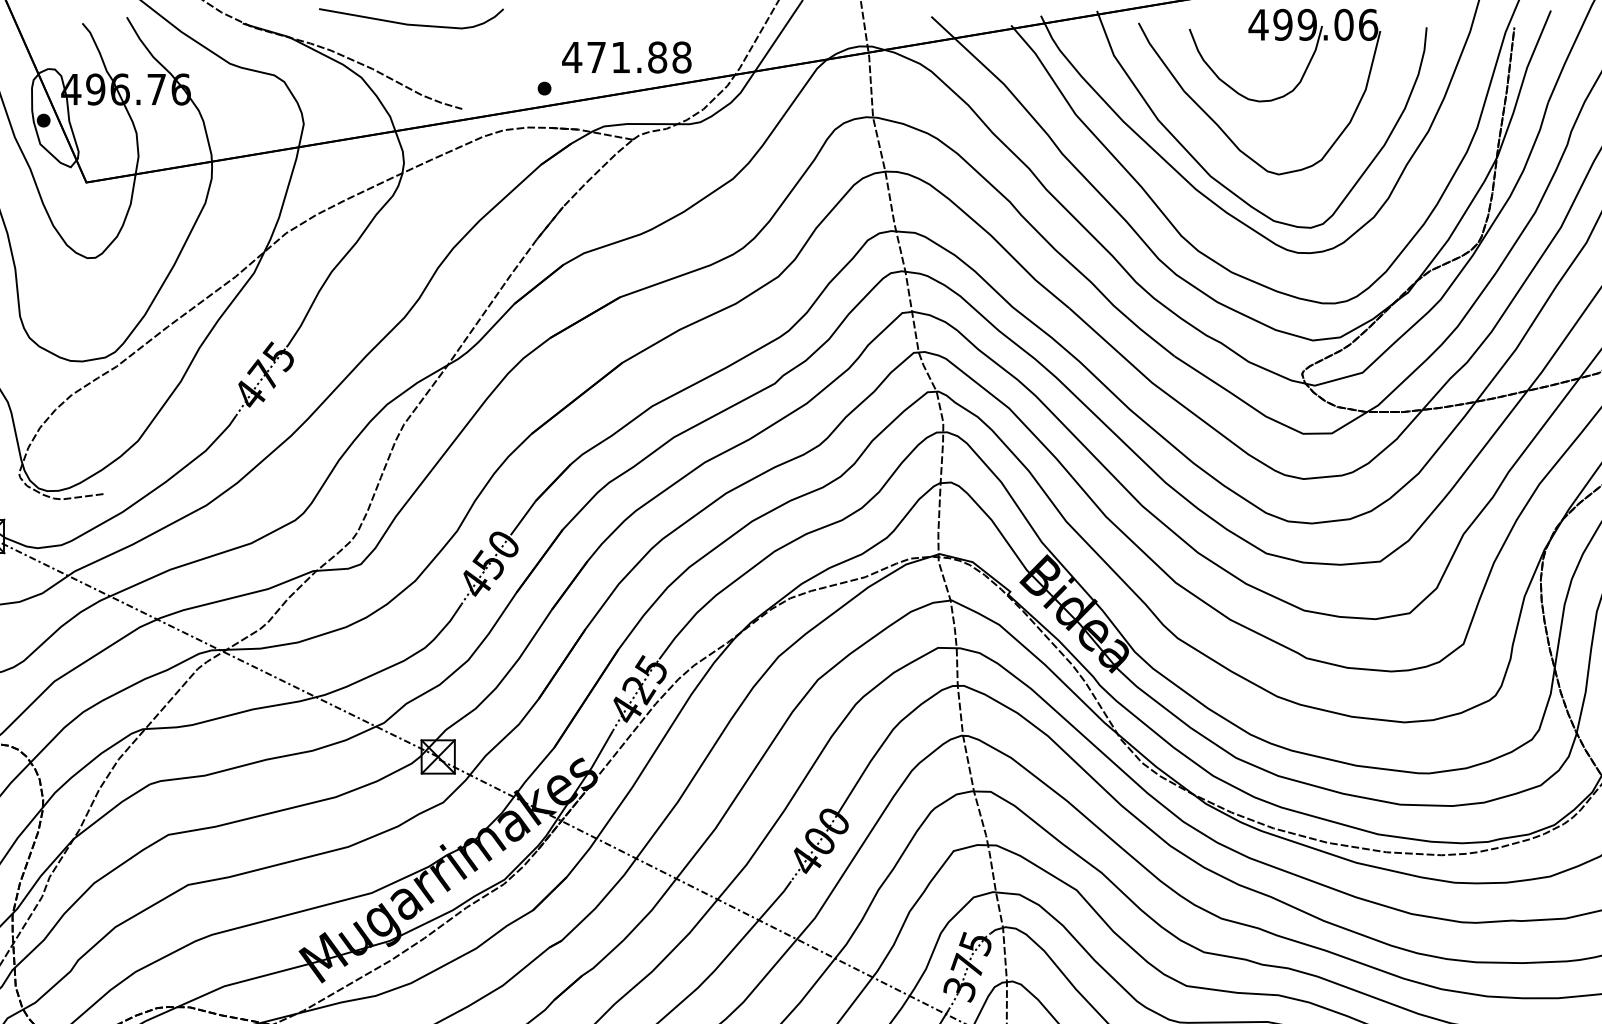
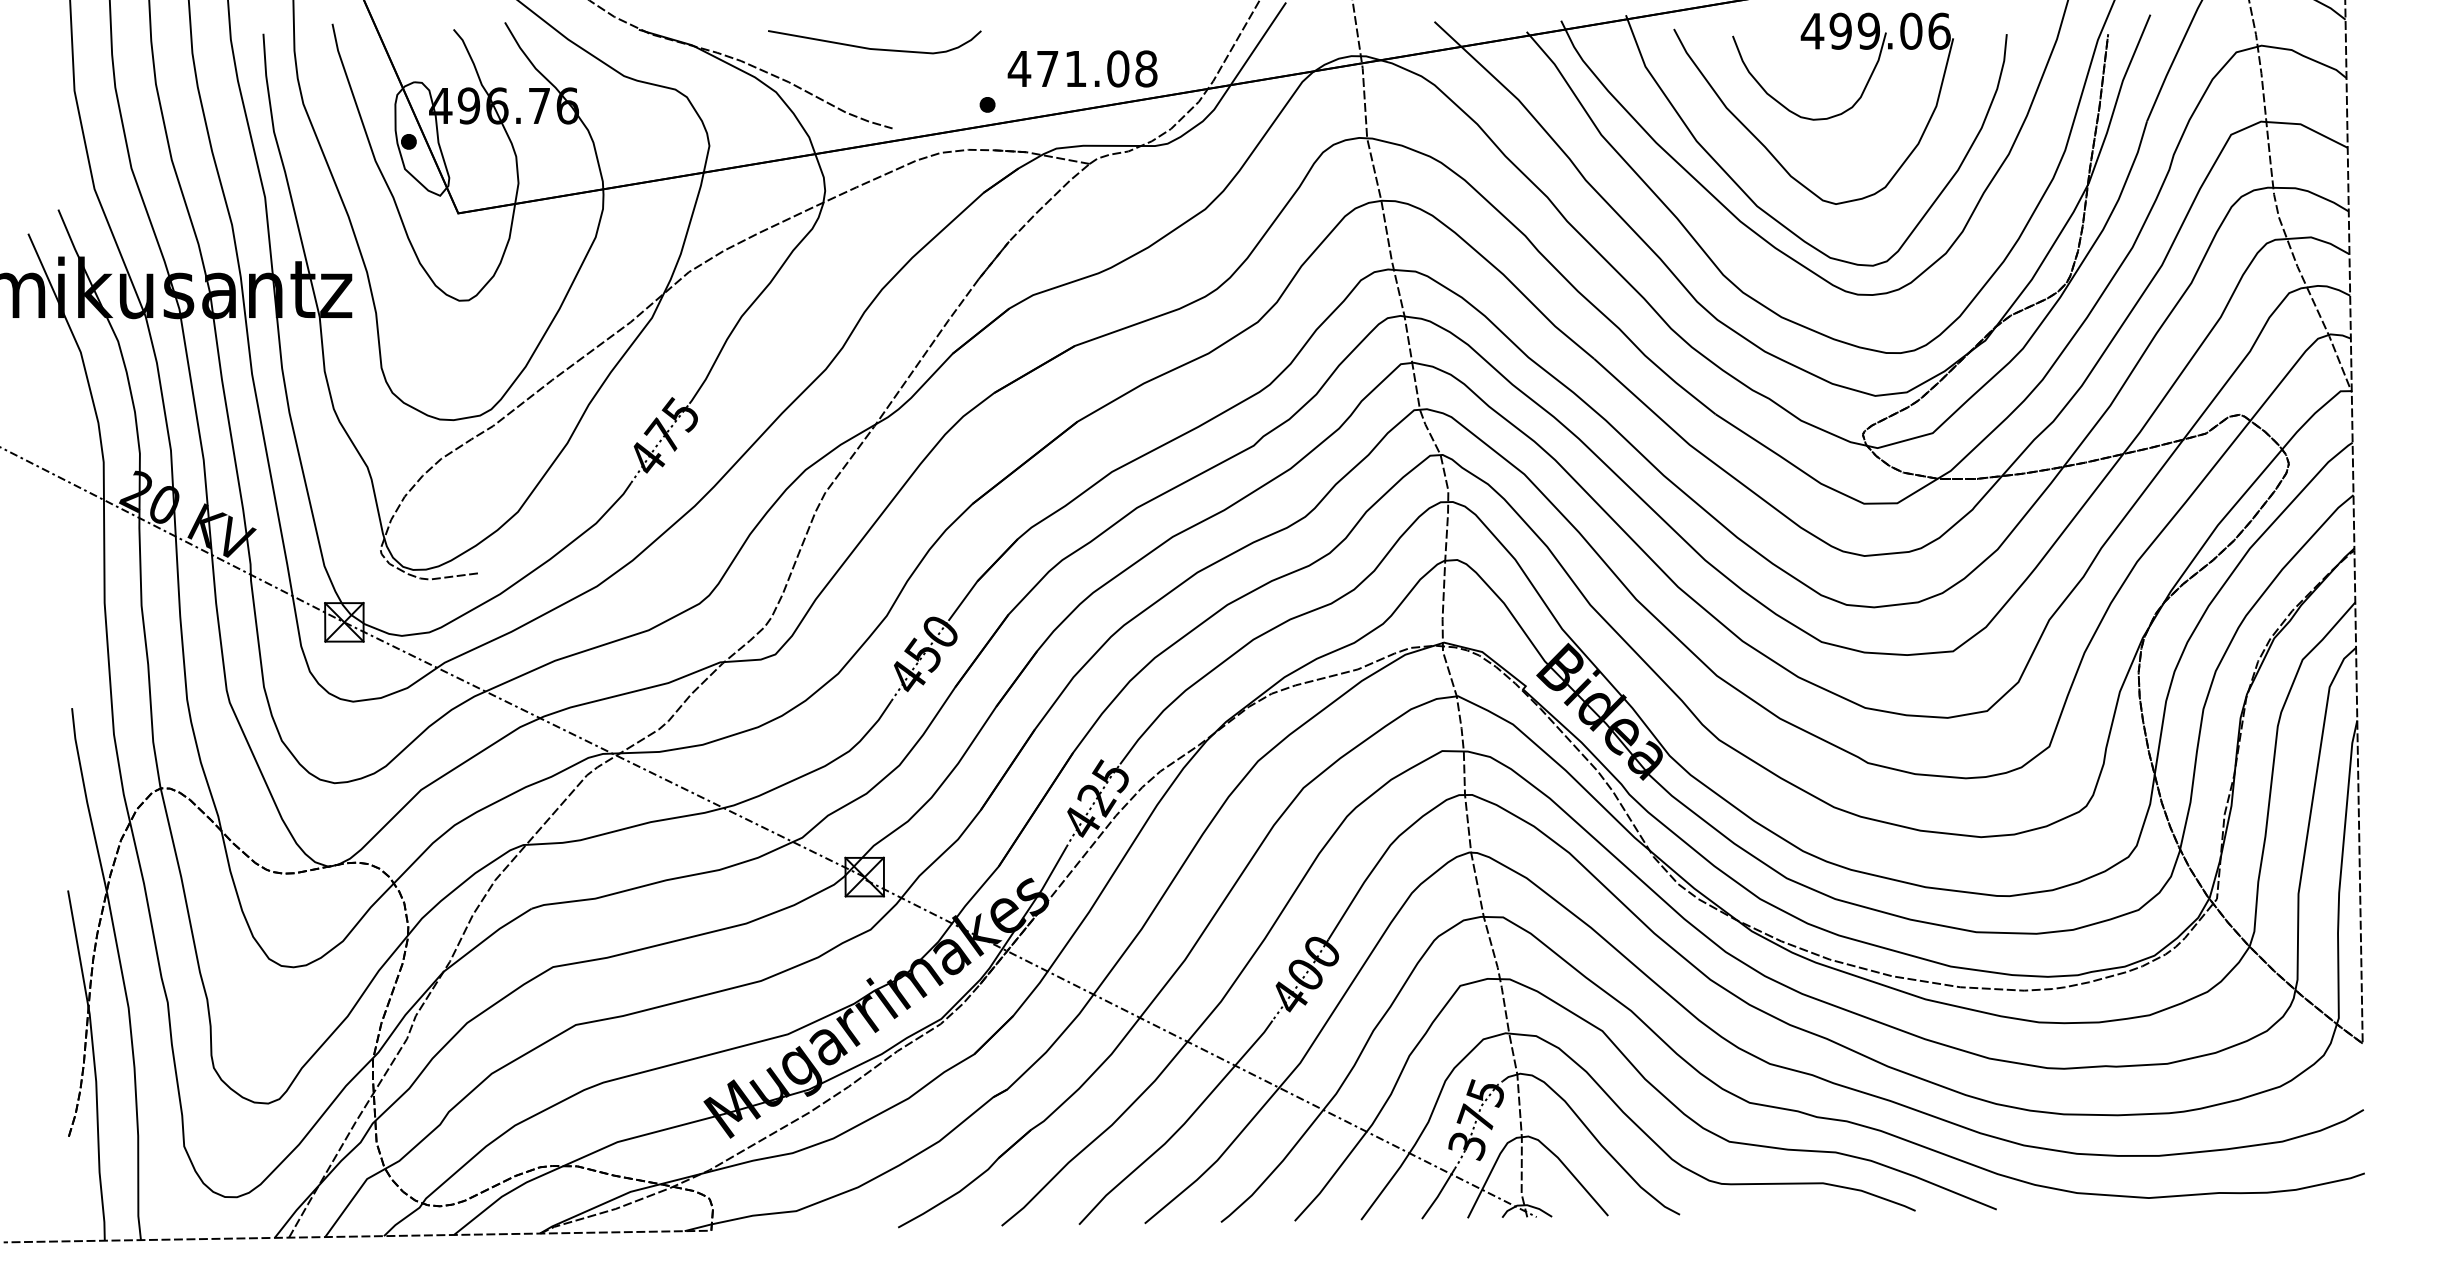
curve: (411, 24) -> (874, 48), moved
text: (657, 57) -> (1118, 68), 471.88 -> 471.08

